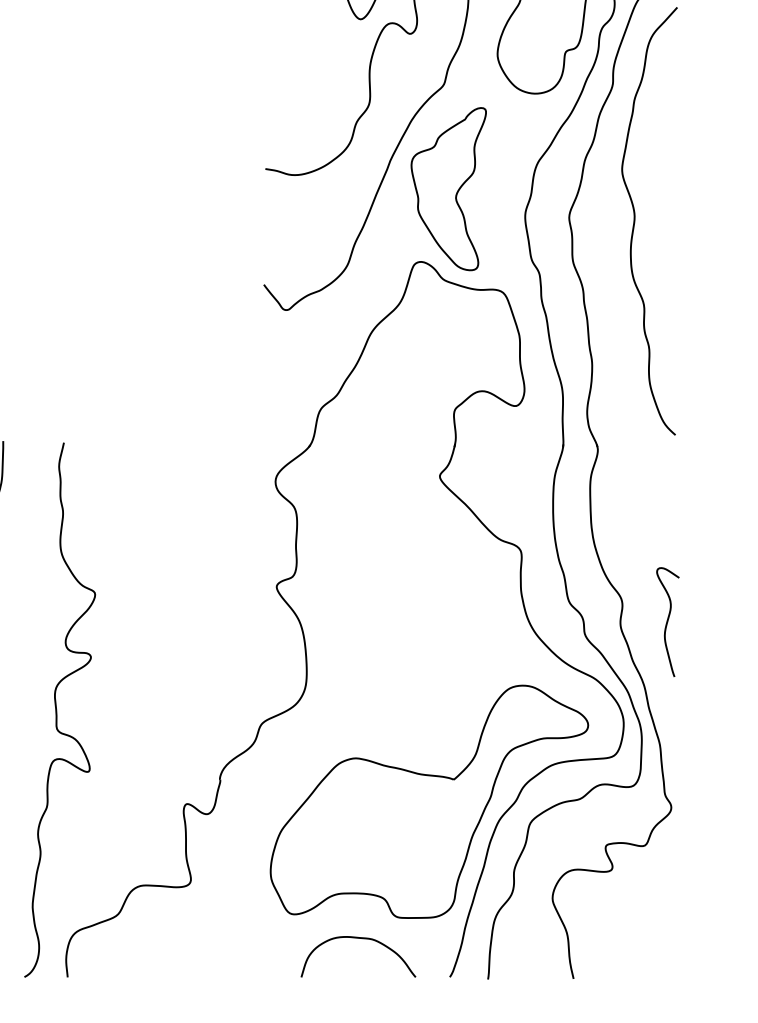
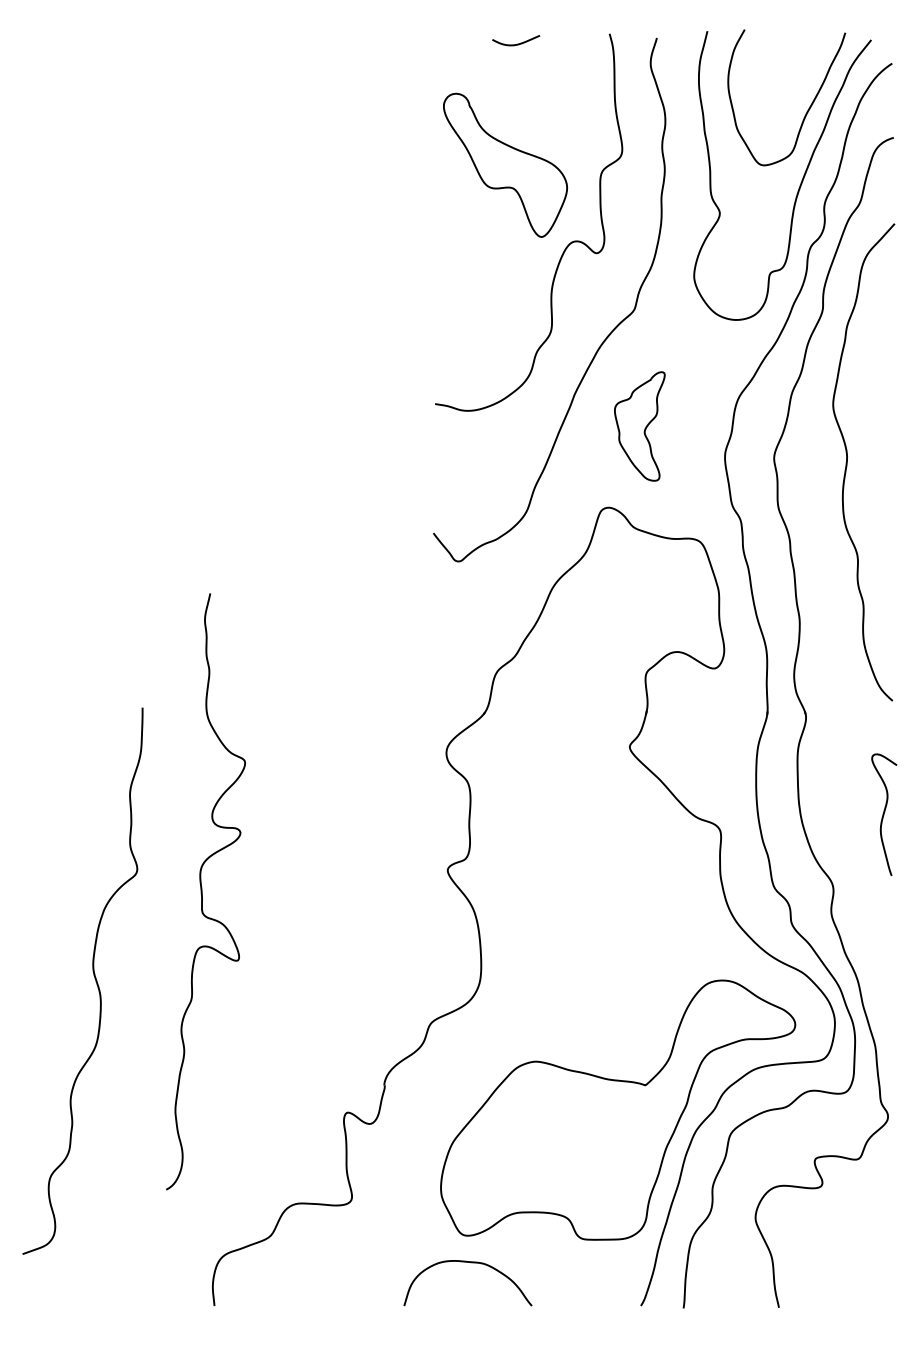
part: (448, 189) -> (639, 426), size x0.6
curve: (668, 622) -> (884, 814), moved
curve: (56, 709) -> (202, 891), moved
curve: (360, 939) -> (470, 1263), moved

